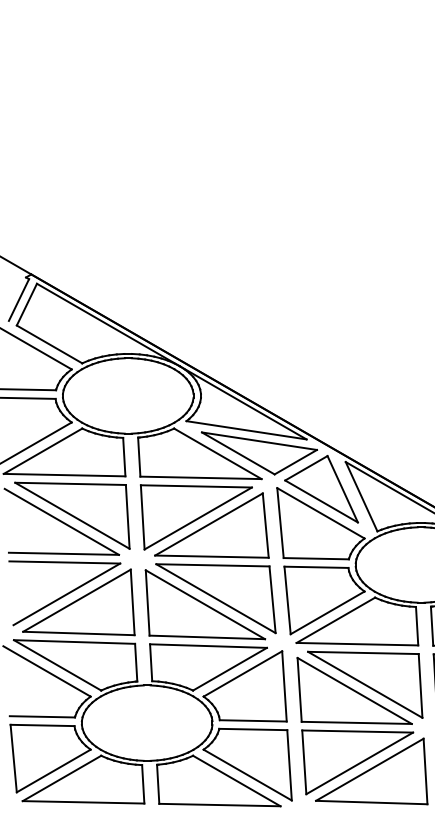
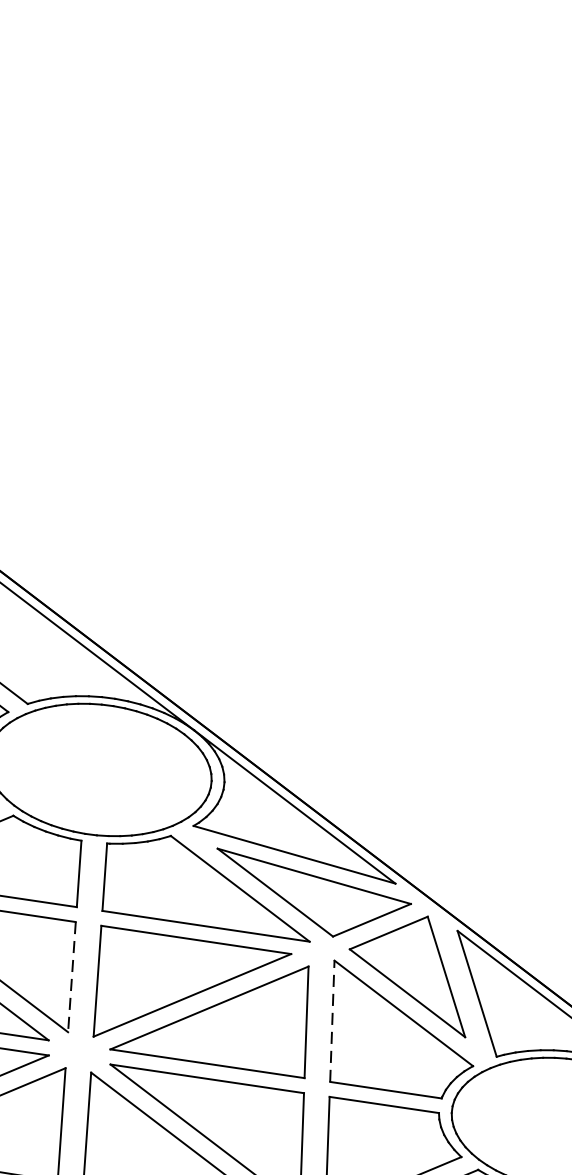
line: (127, 516) -> (71, 976), solid -> dashed
line: (280, 522) -> (332, 1020), solid -> dashed

